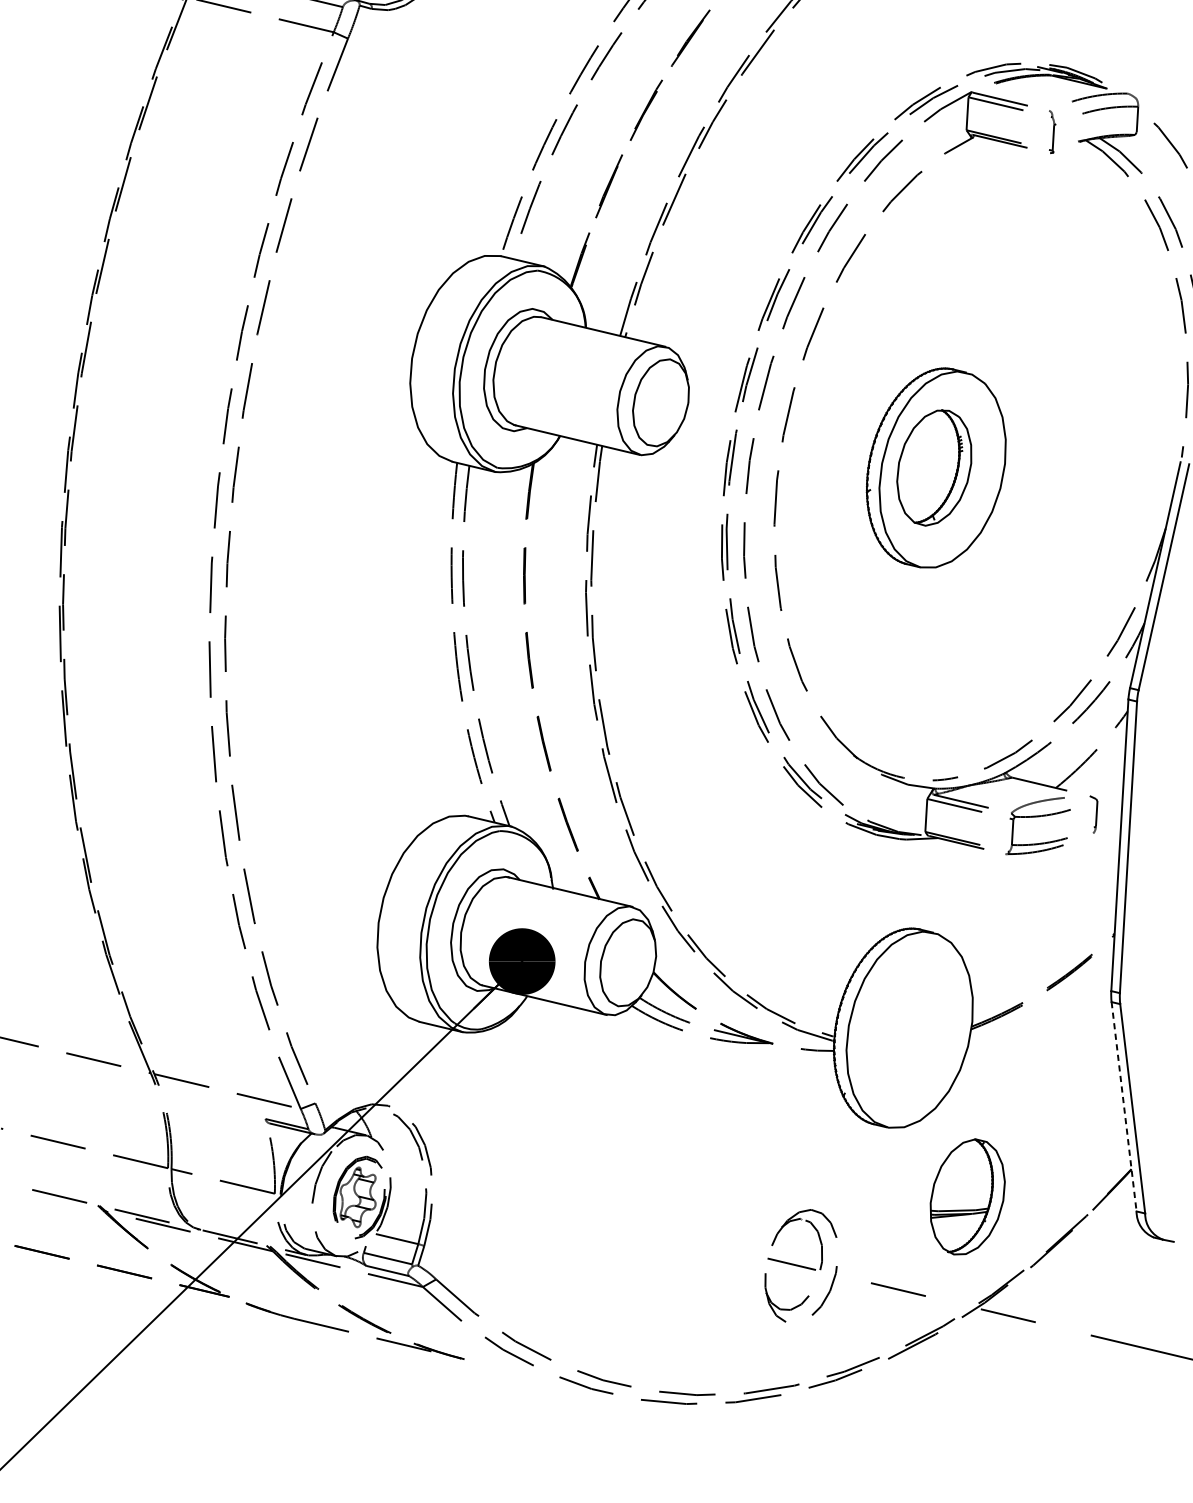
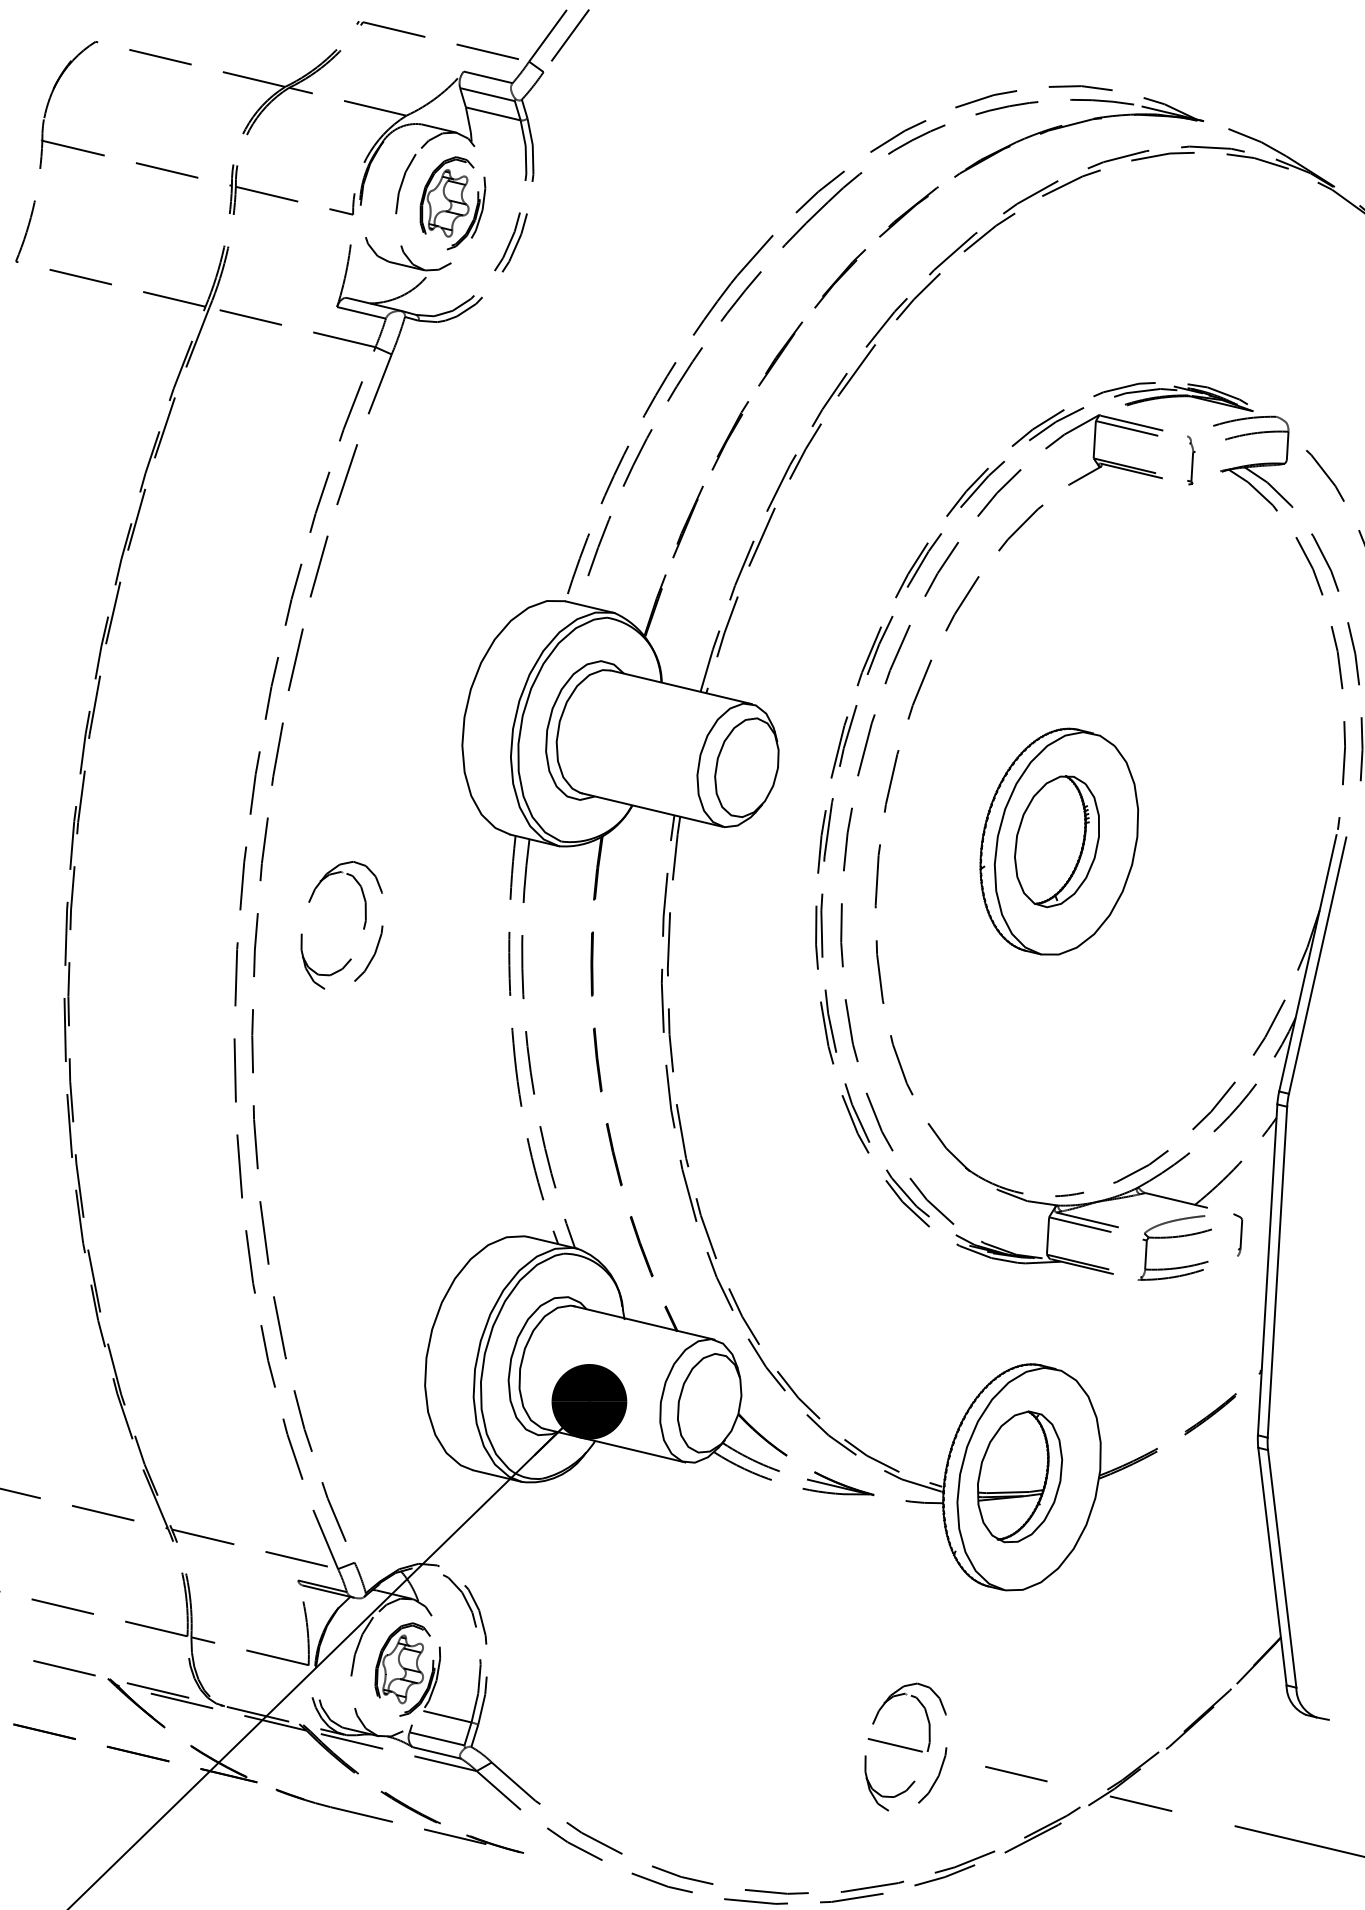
part: (323, 541) -> (363, 925), added
line: (1124, 1106) -> (1272, 1566), dashed -> solid
part: (968, 1196) -> (1020, 1476), moved

